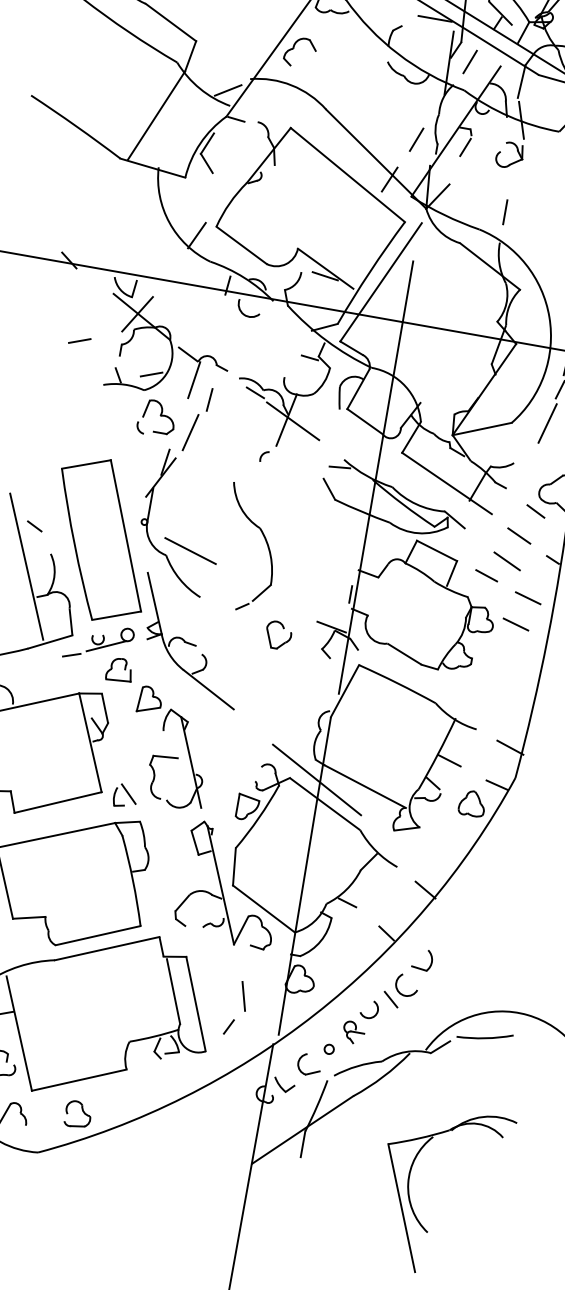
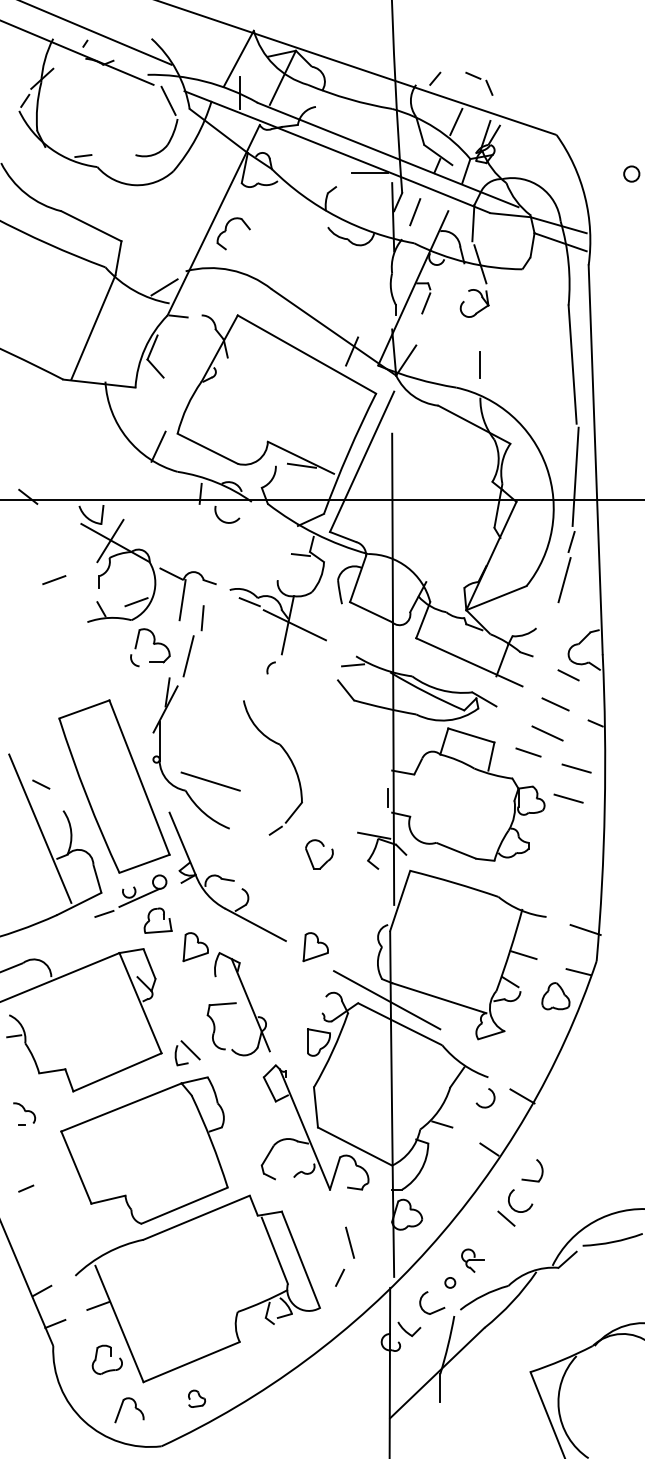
line: (416, 139) -> (373, 304), removed
part: (259, 720) -> (315, 947), added
arc: (375, 1013) -> (492, 1101), moved
part: (77, 1114) -> (196, 1398), size x0.6

